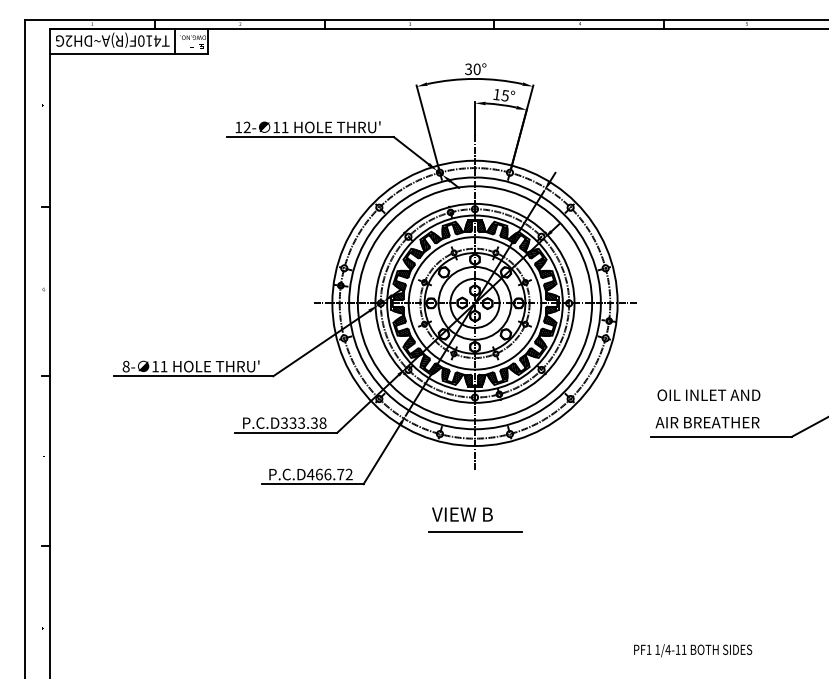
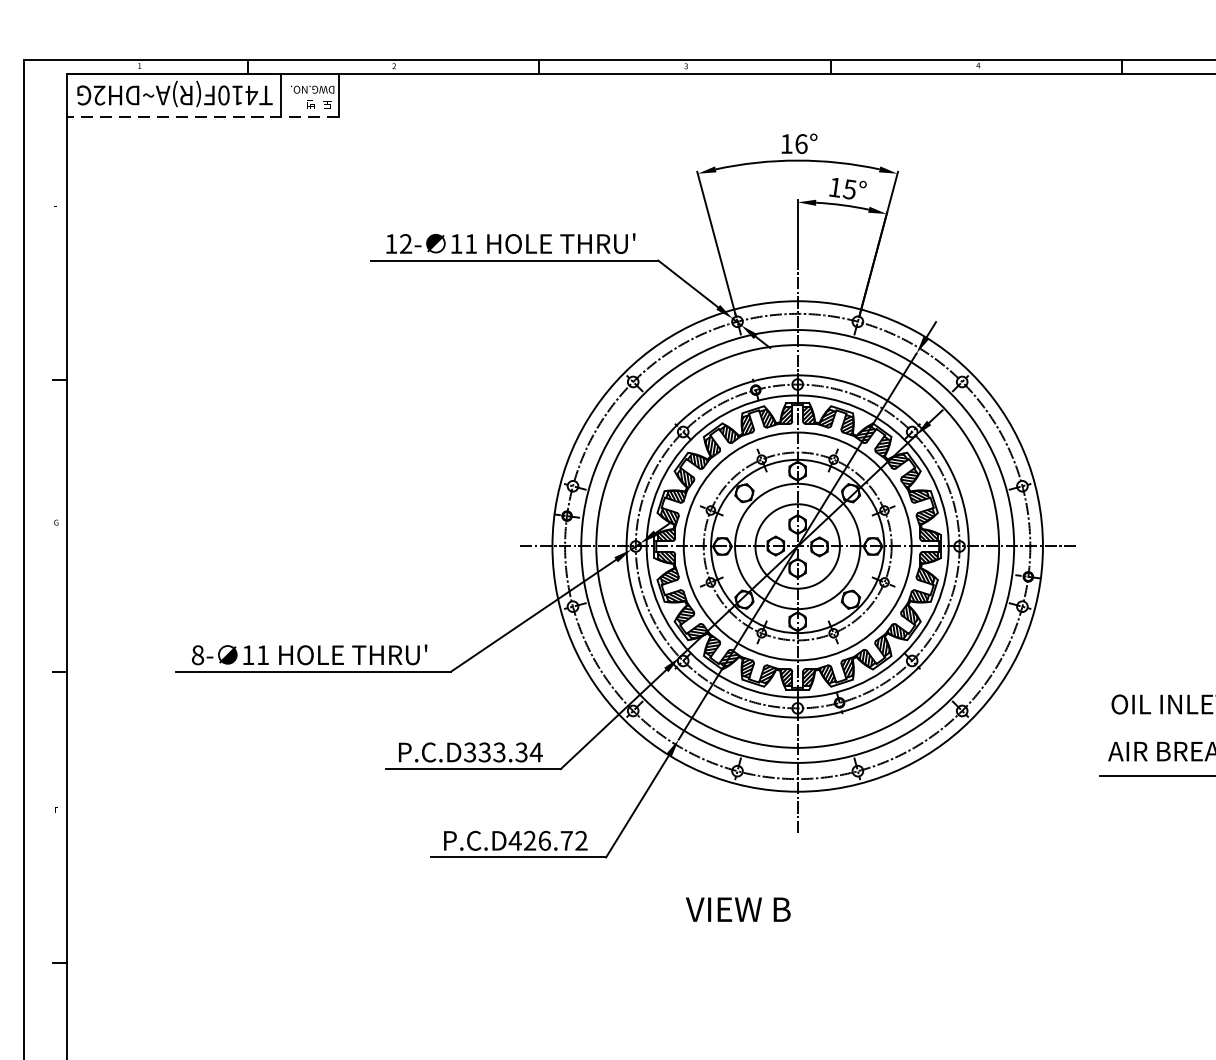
line: (128, 53) -> (201, 116), solid -> dashed
text: (472, 69) -> (793, 144), 30° -> 16°
text: (322, 422) -> (535, 751), P.C.D333.38 -> P.C.D333.34
text: (318, 474) -> (528, 840), P.C.D466.72 -> P.C.D426.72
text: (462, 514) -> (738, 909), moved
line: (475, 531) -> (798, 938), removed

